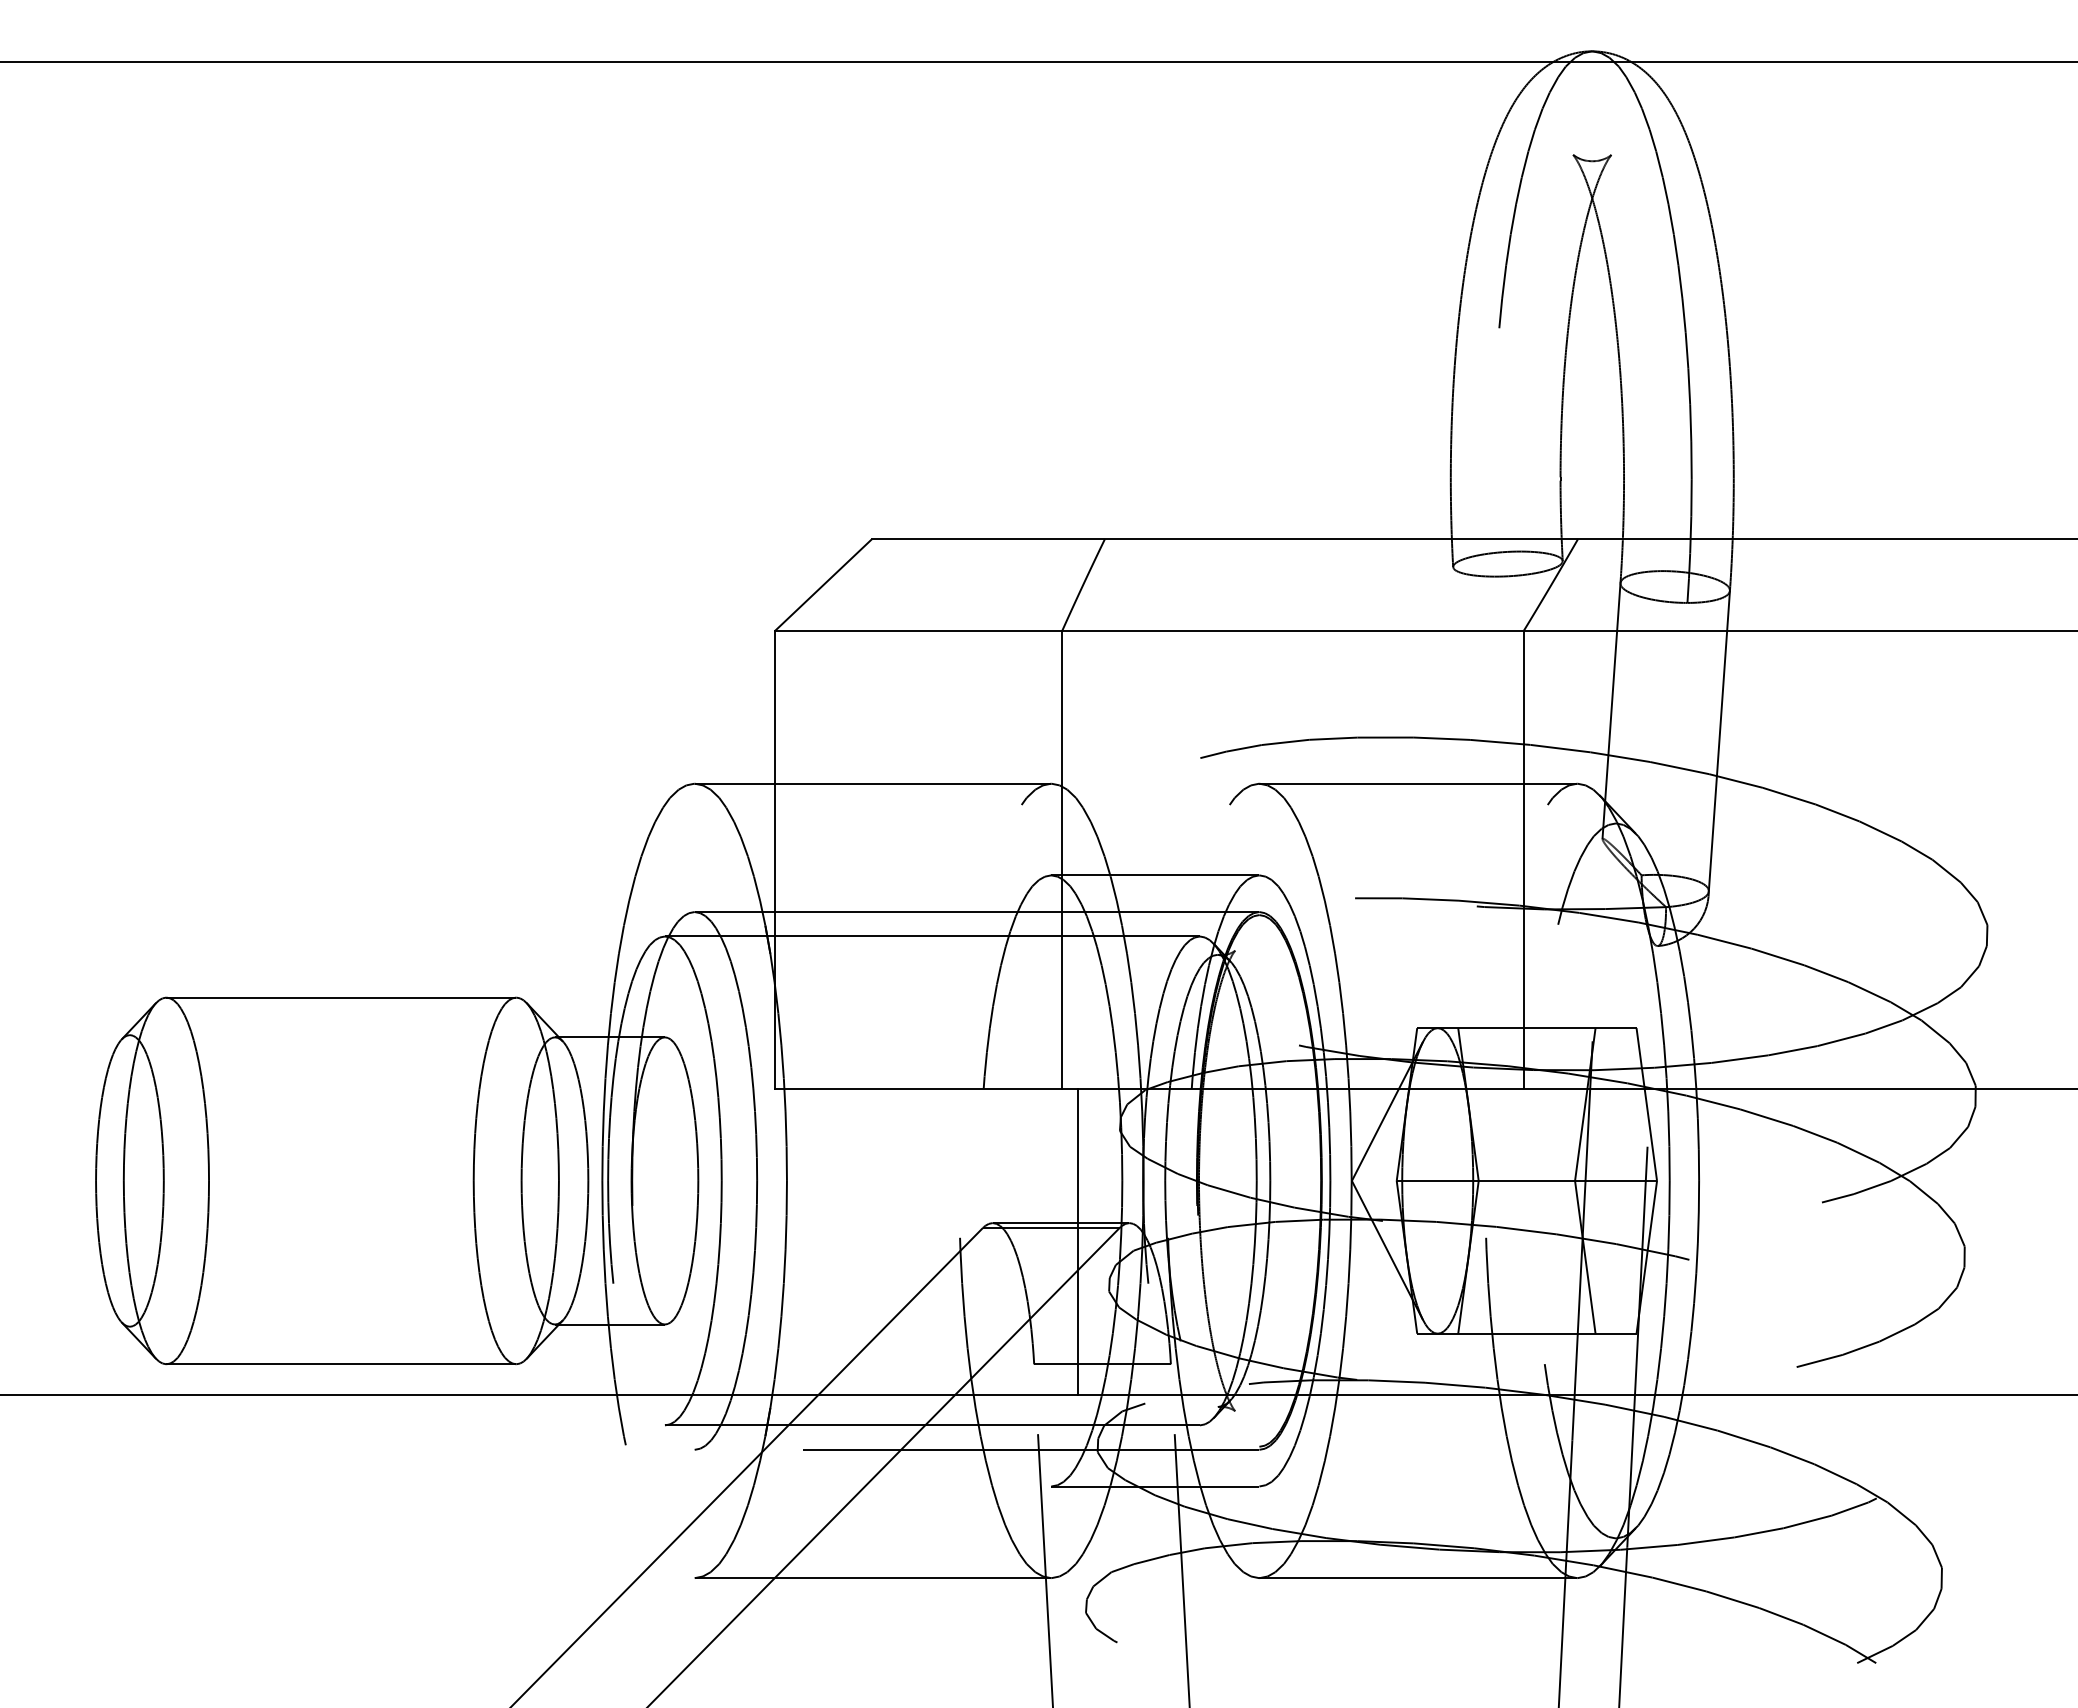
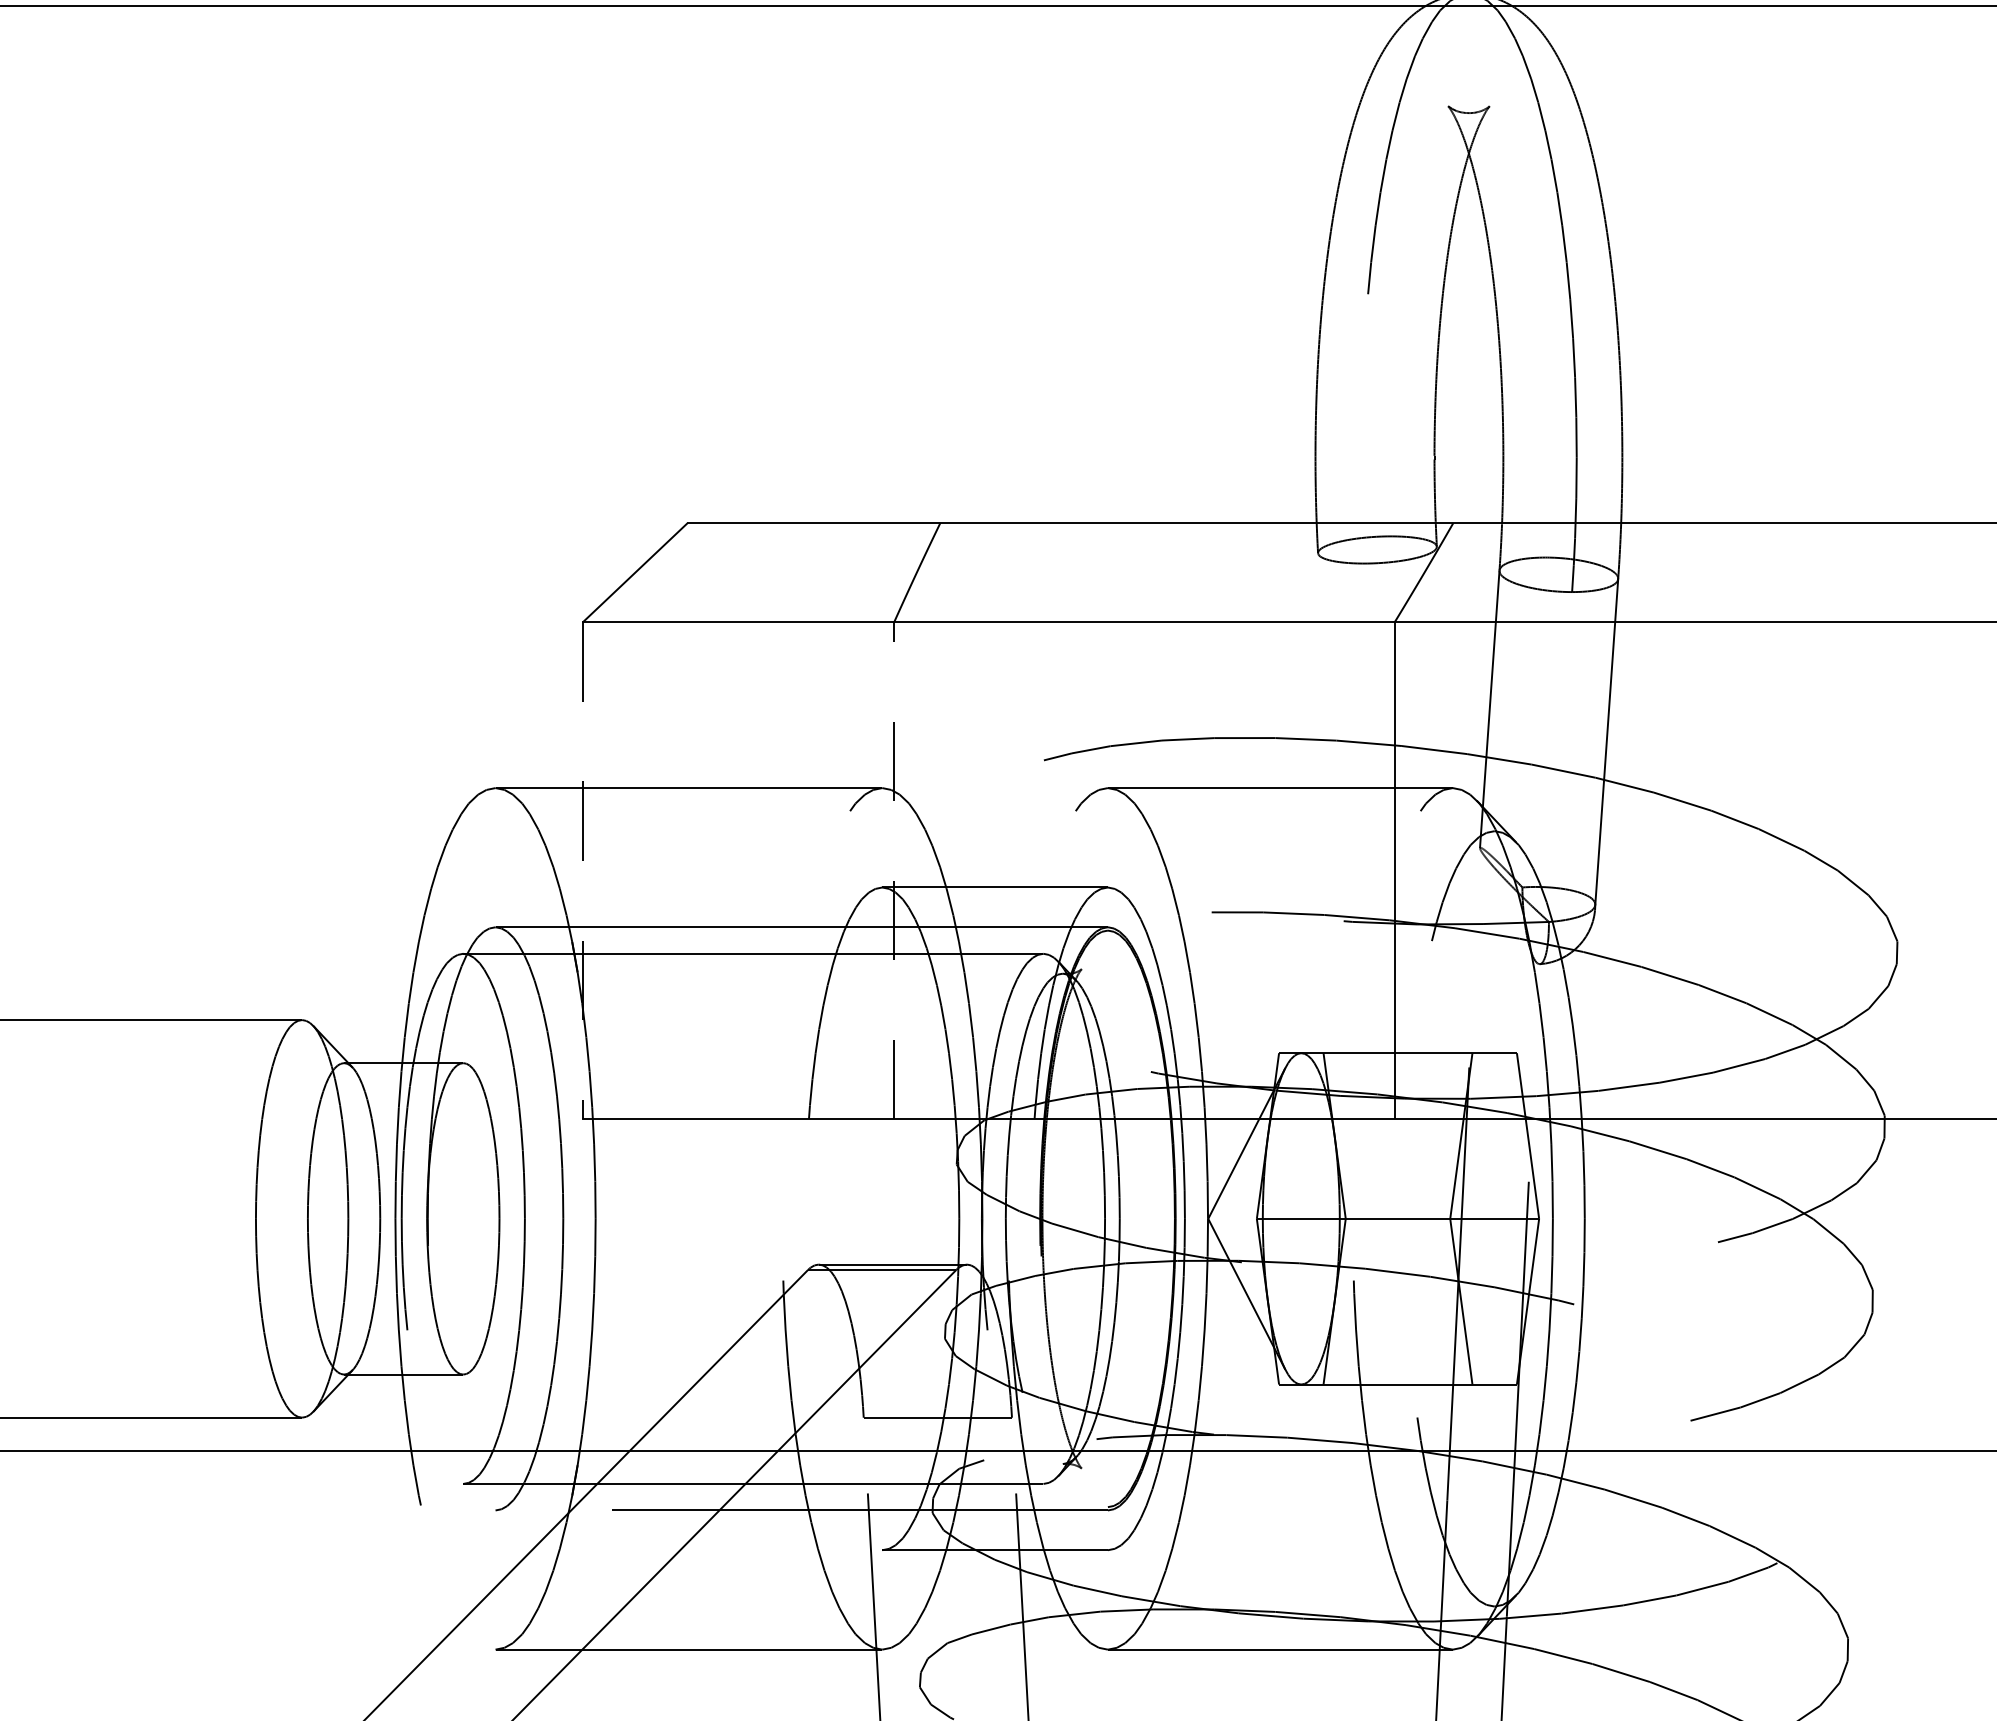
line: (1062, 859) -> (894, 870), solid -> dashed
line: (775, 860) -> (583, 871), solid -> dashed
line: (1077, 1241) -> (910, 1284), removed

